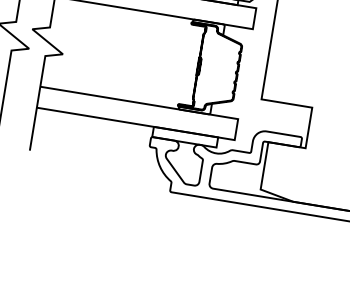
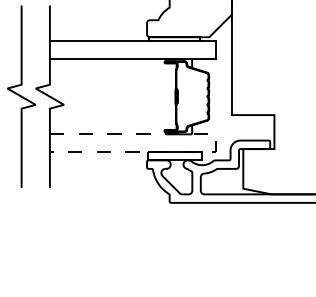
line: (236, 130) -> (215, 143), solid -> dashed

